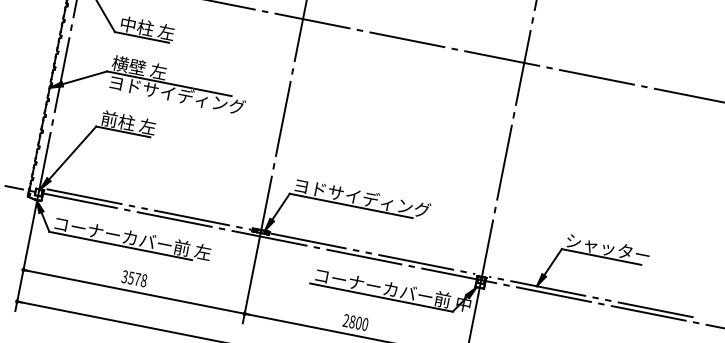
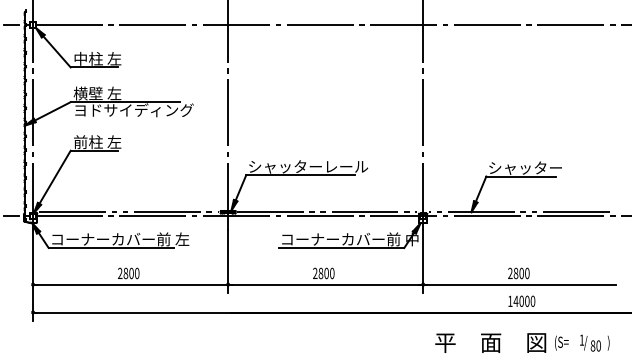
text: (362, 197) -> (308, 166), ヨドサイディング -> シャッターレール
text: (134, 278) -> (128, 273), 3578 -> 2800

